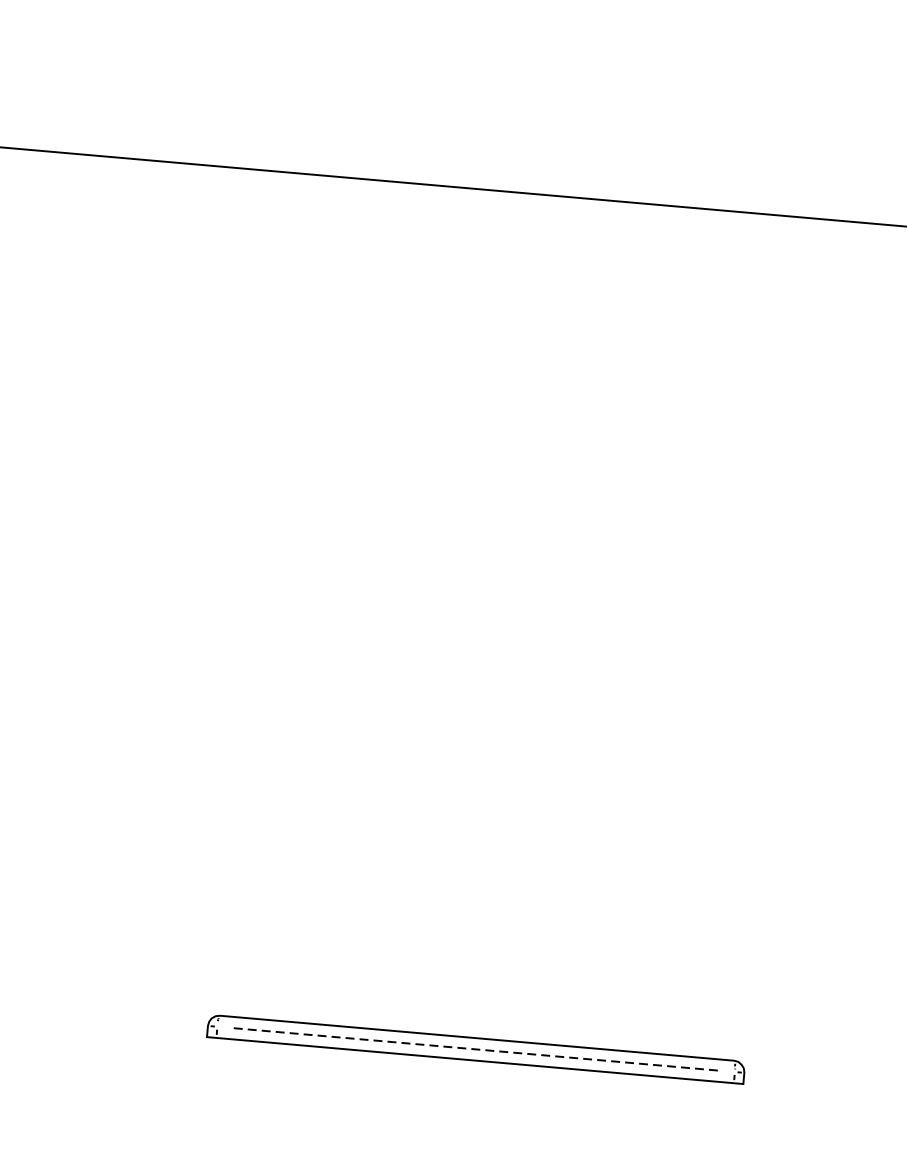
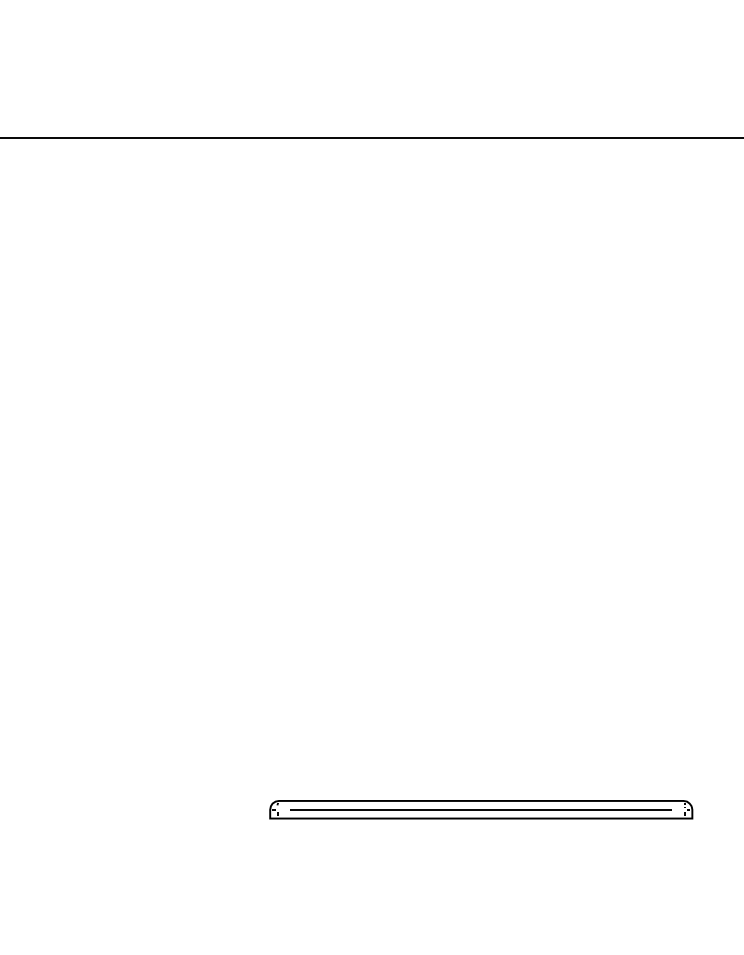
line: (476, 1049) -> (481, 809), dashed -> solid

